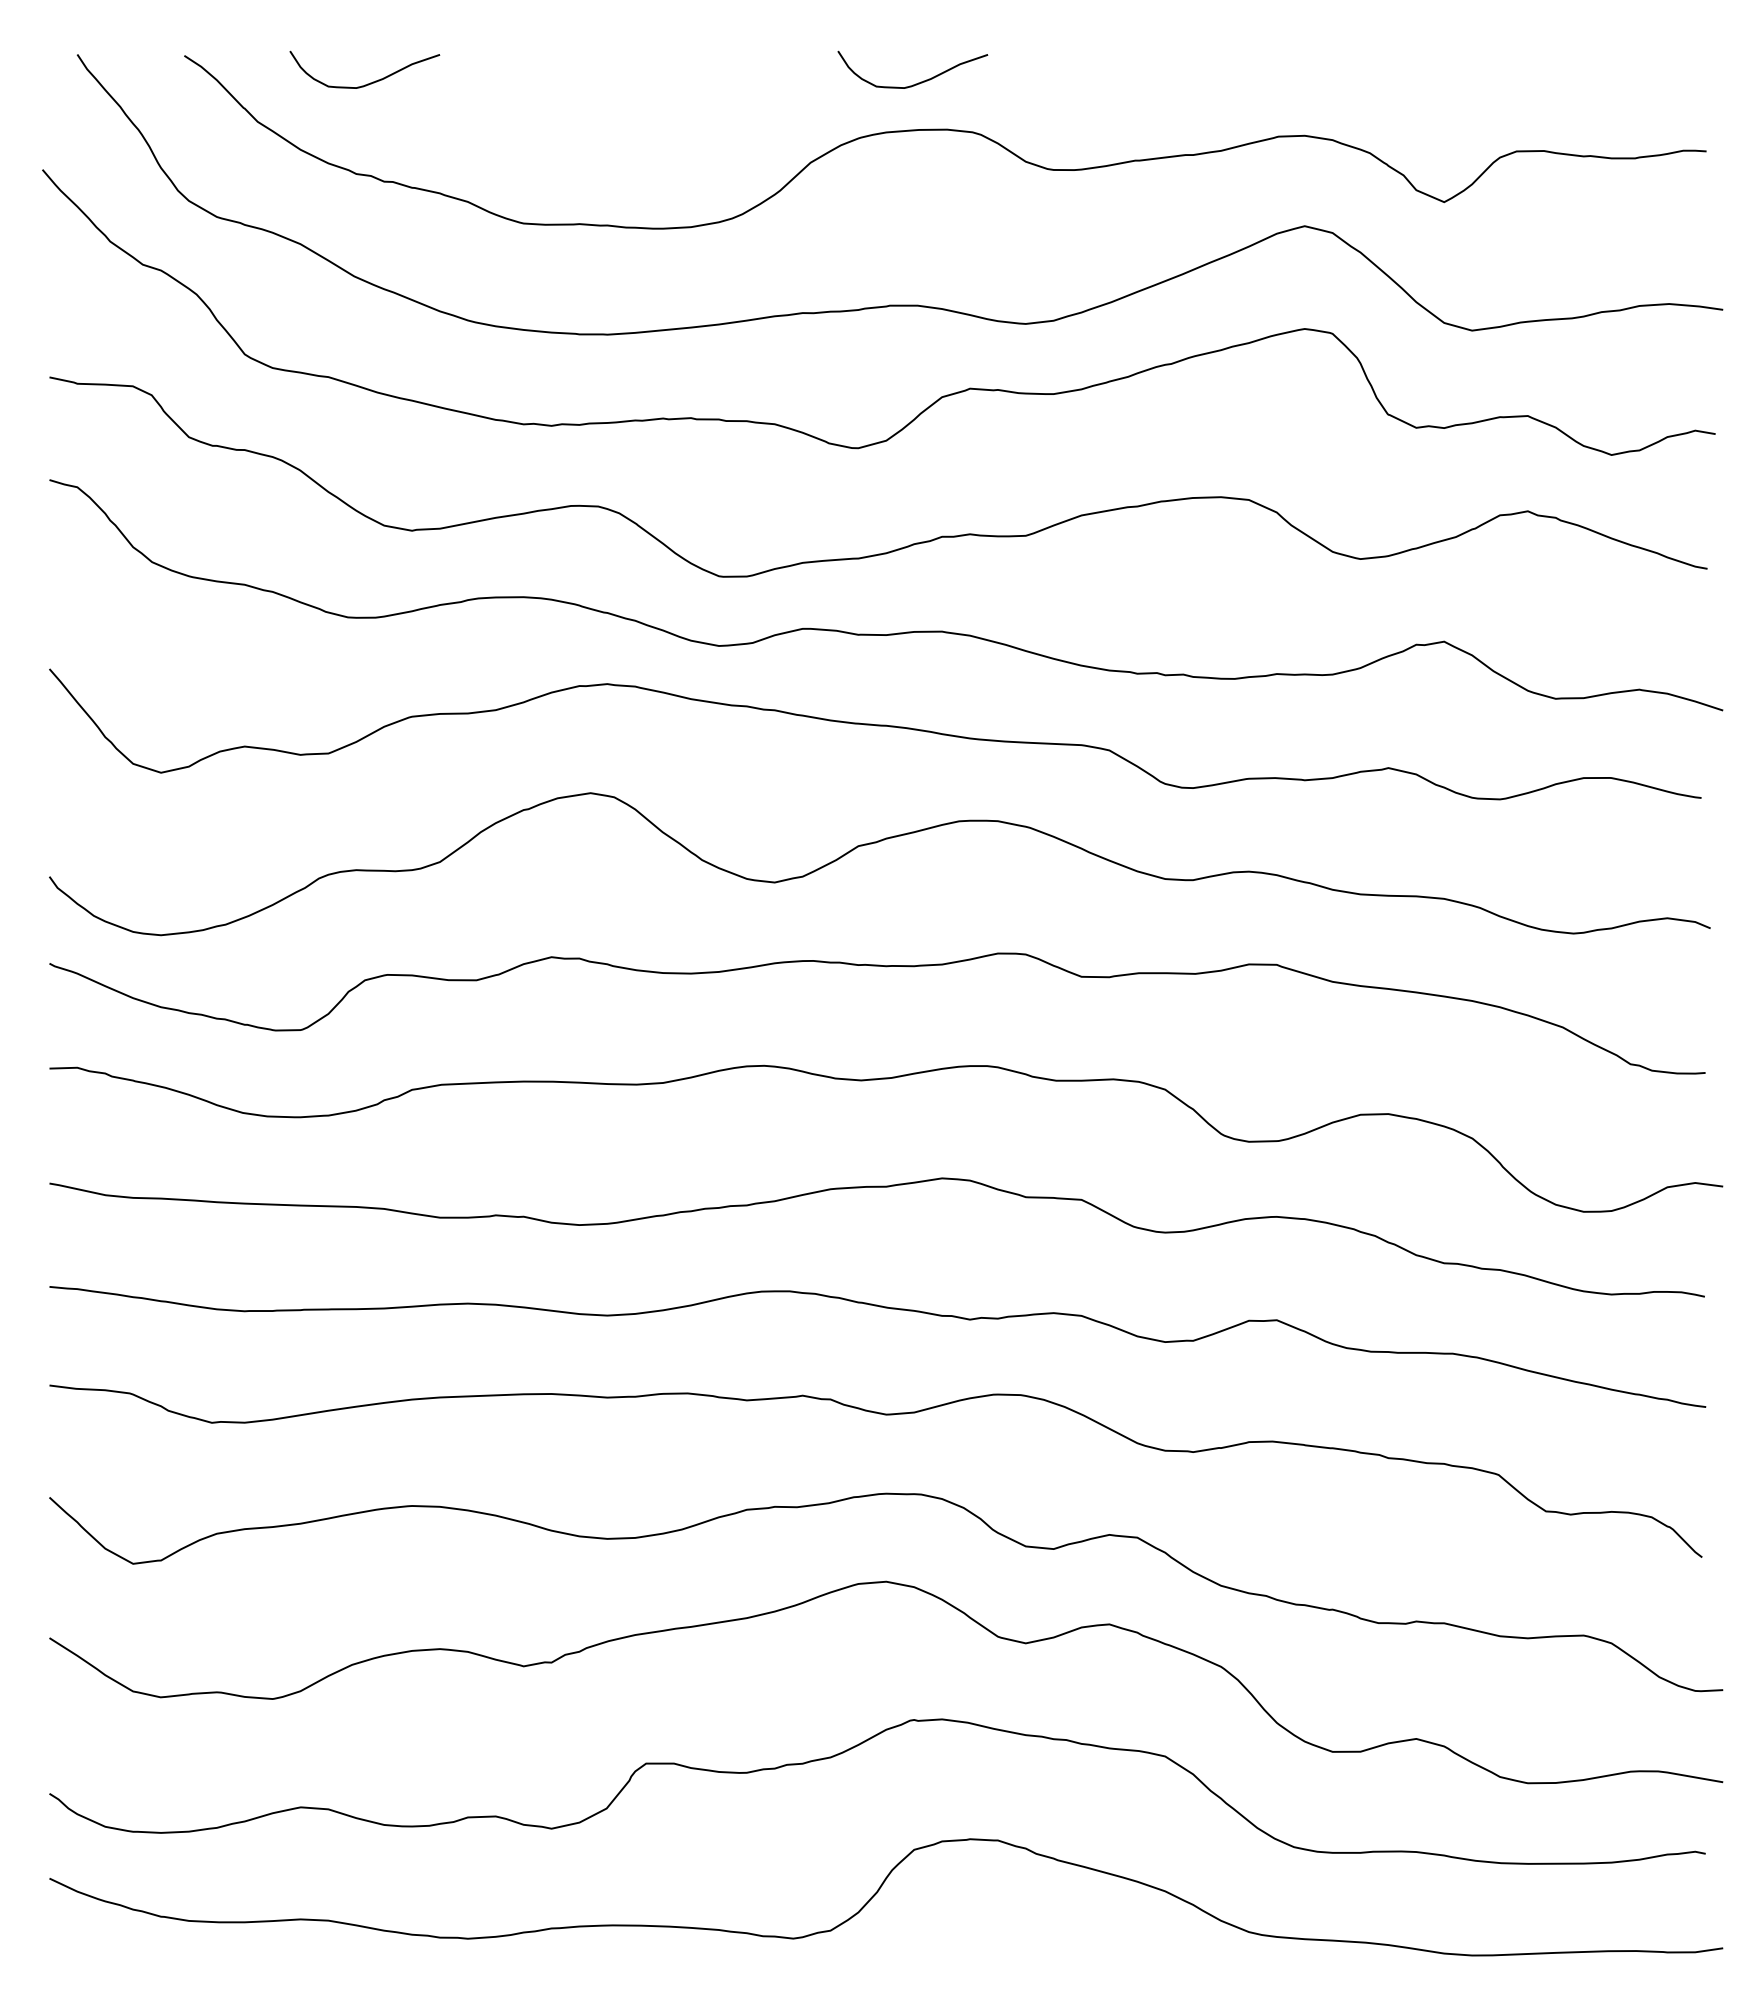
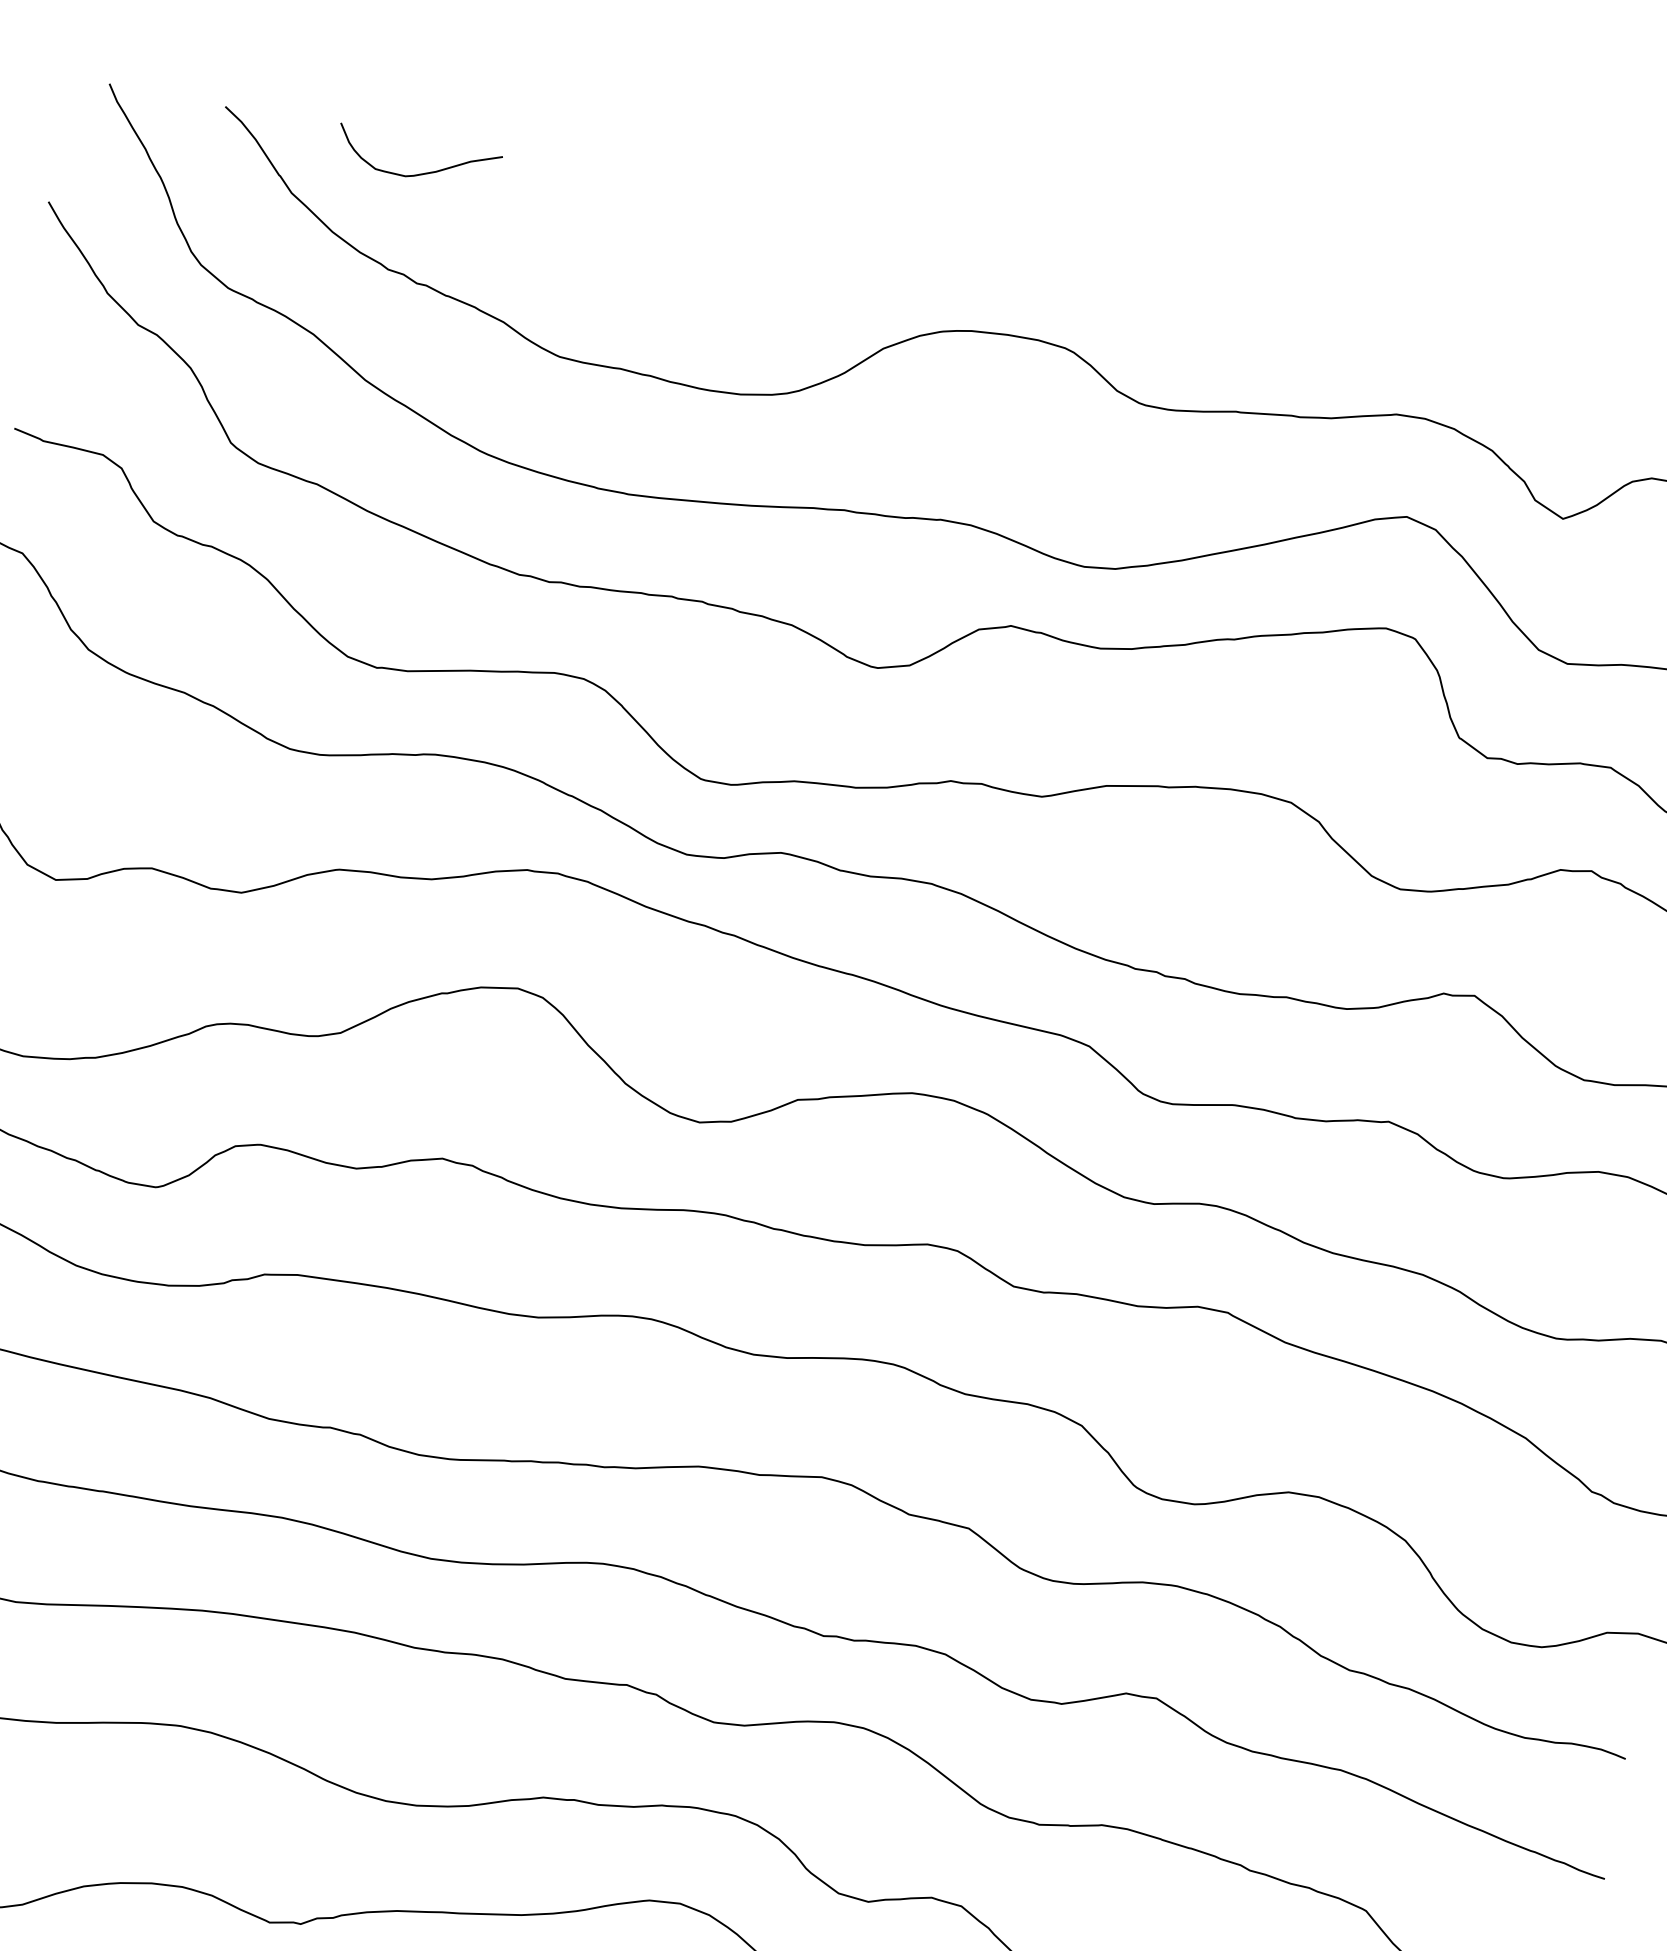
curve: (918, 82) -> (1016, 283), removed

